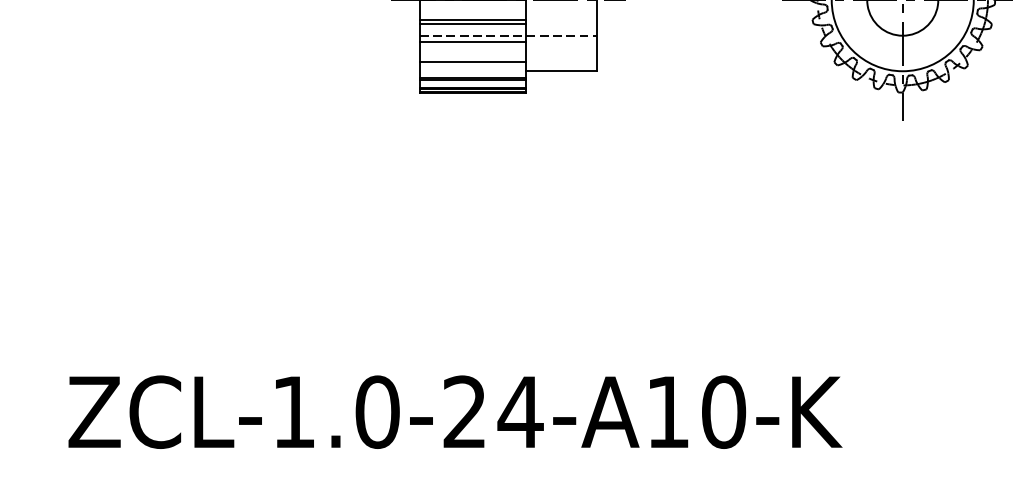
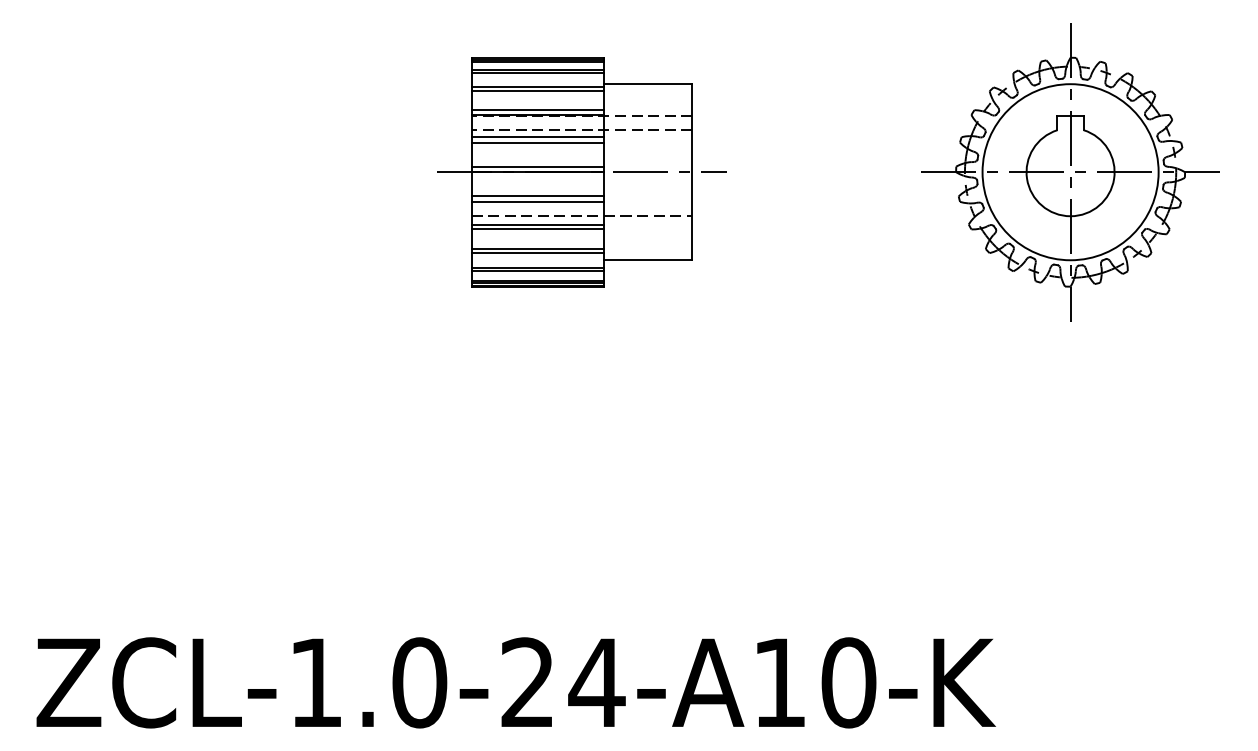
line: (472, 46) -> (537, 229), added
line: (472, 65) -> (537, 253), added

